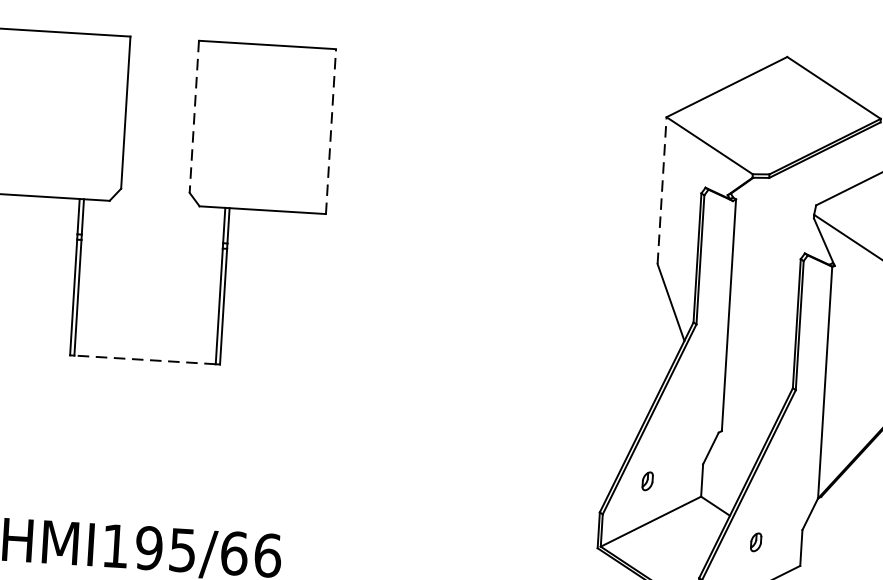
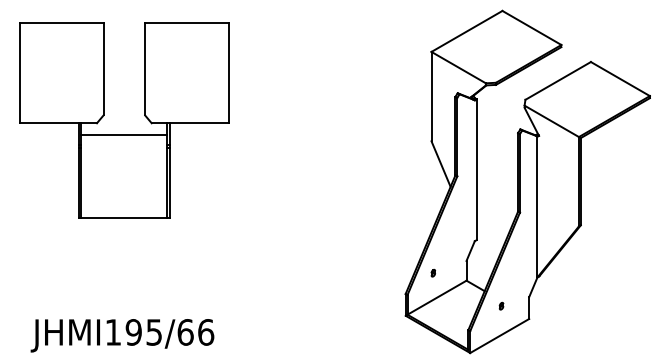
line: (194, 117) -> (145, 69), dashed -> solid
line: (330, 130) -> (228, 72), dashed -> solid
line: (662, 190) -> (431, 96), dashed -> solid
line: (153, 223) -> (124, 135), added
line: (143, 359) -> (123, 218), dashed -> solid
part: (646, 479) -> (432, 272), size x0.62
part: (756, 540) -> (501, 305), size x0.62

